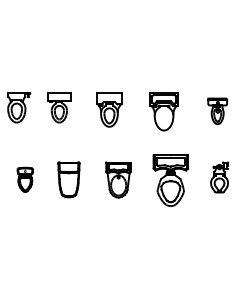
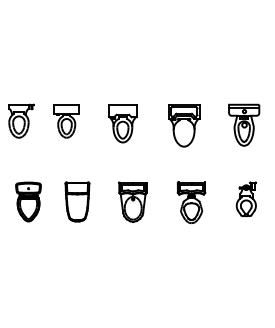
part: (217, 110) -> (244, 124), size x1.43
part: (25, 179) -> (28, 201), size x1.43
part: (170, 180) -> (191, 202), size x0.71

